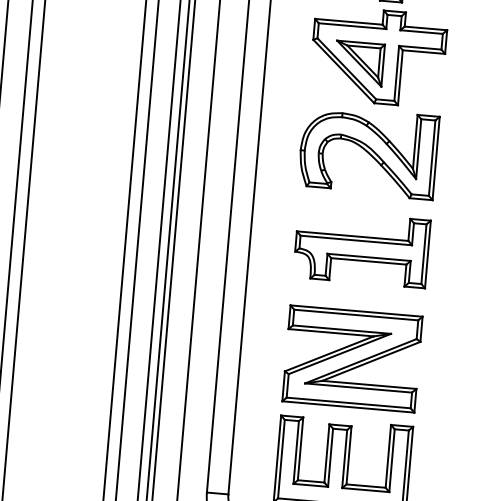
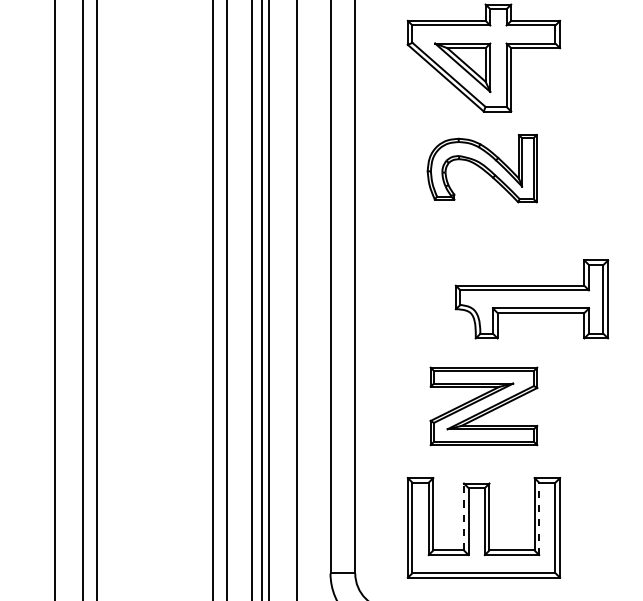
part: (368, 152) -> (482, 168), size x0.7
part: (361, 248) -> (531, 299), moved
part: (352, 359) -> (483, 406), size x0.7
line: (326, 453) -> (463, 516), solid -> dashed
line: (392, 460) -> (539, 518), solid -> dashed

